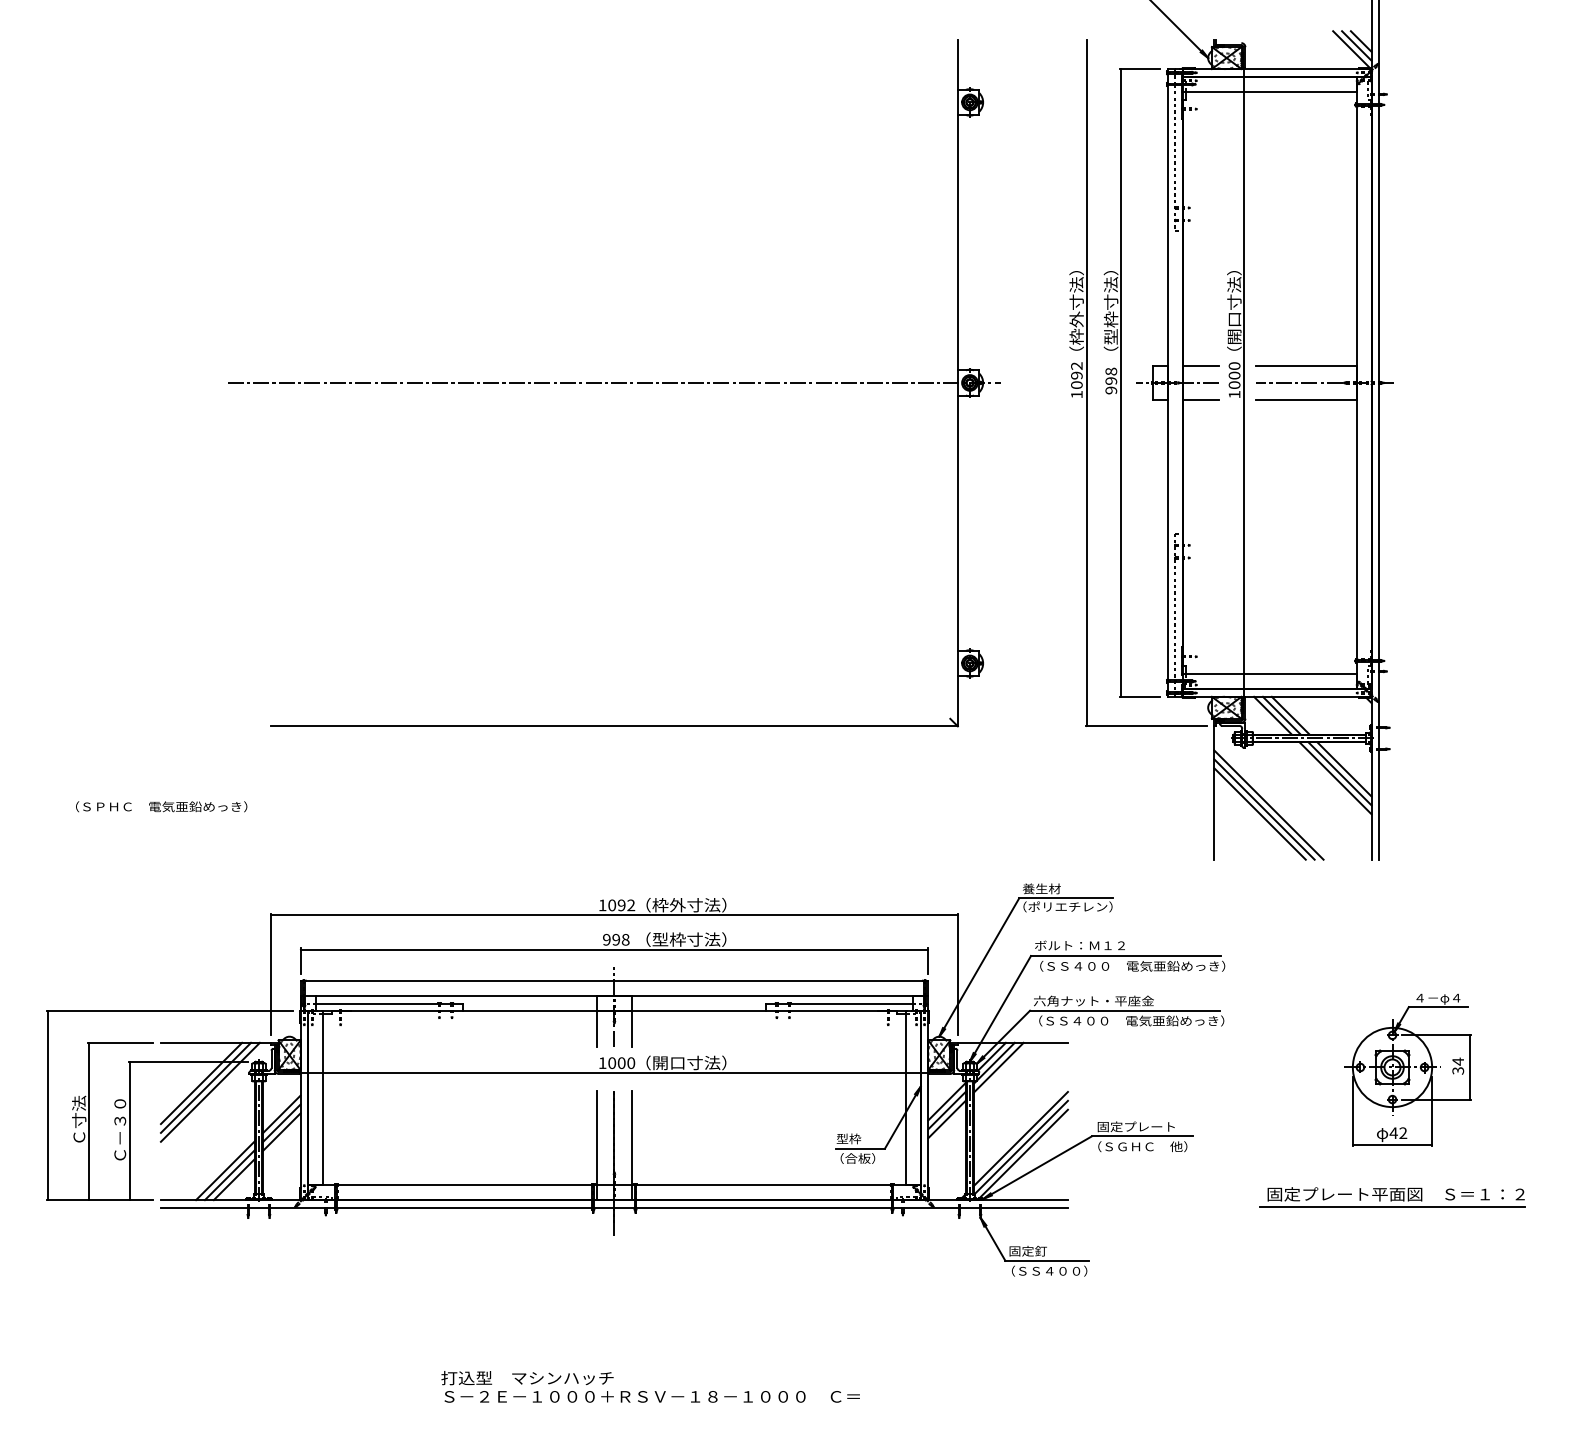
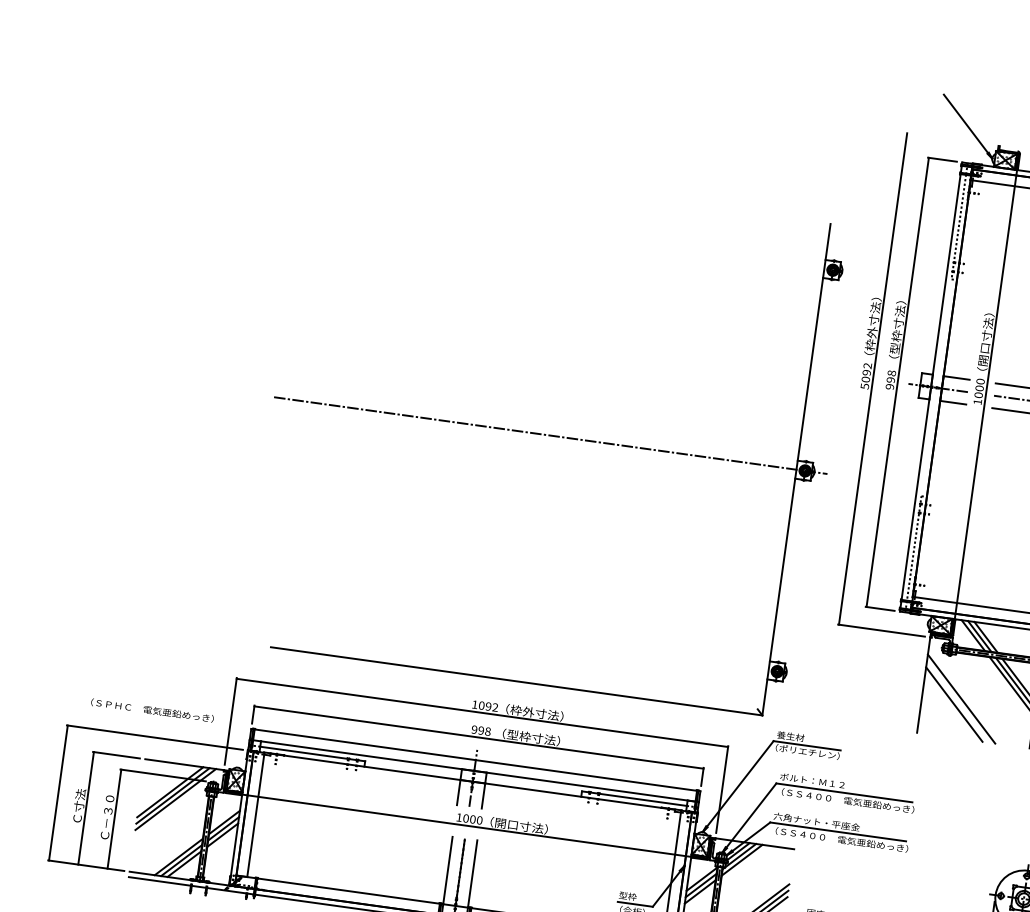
part: (614, 383) -> (550, 436), moved
text: (1076, 394) -> (864, 386), 1092 -> 5092
text: (161, 806) -> (152, 710), moved
line: (1264, 809) -> (957, 701), removed

